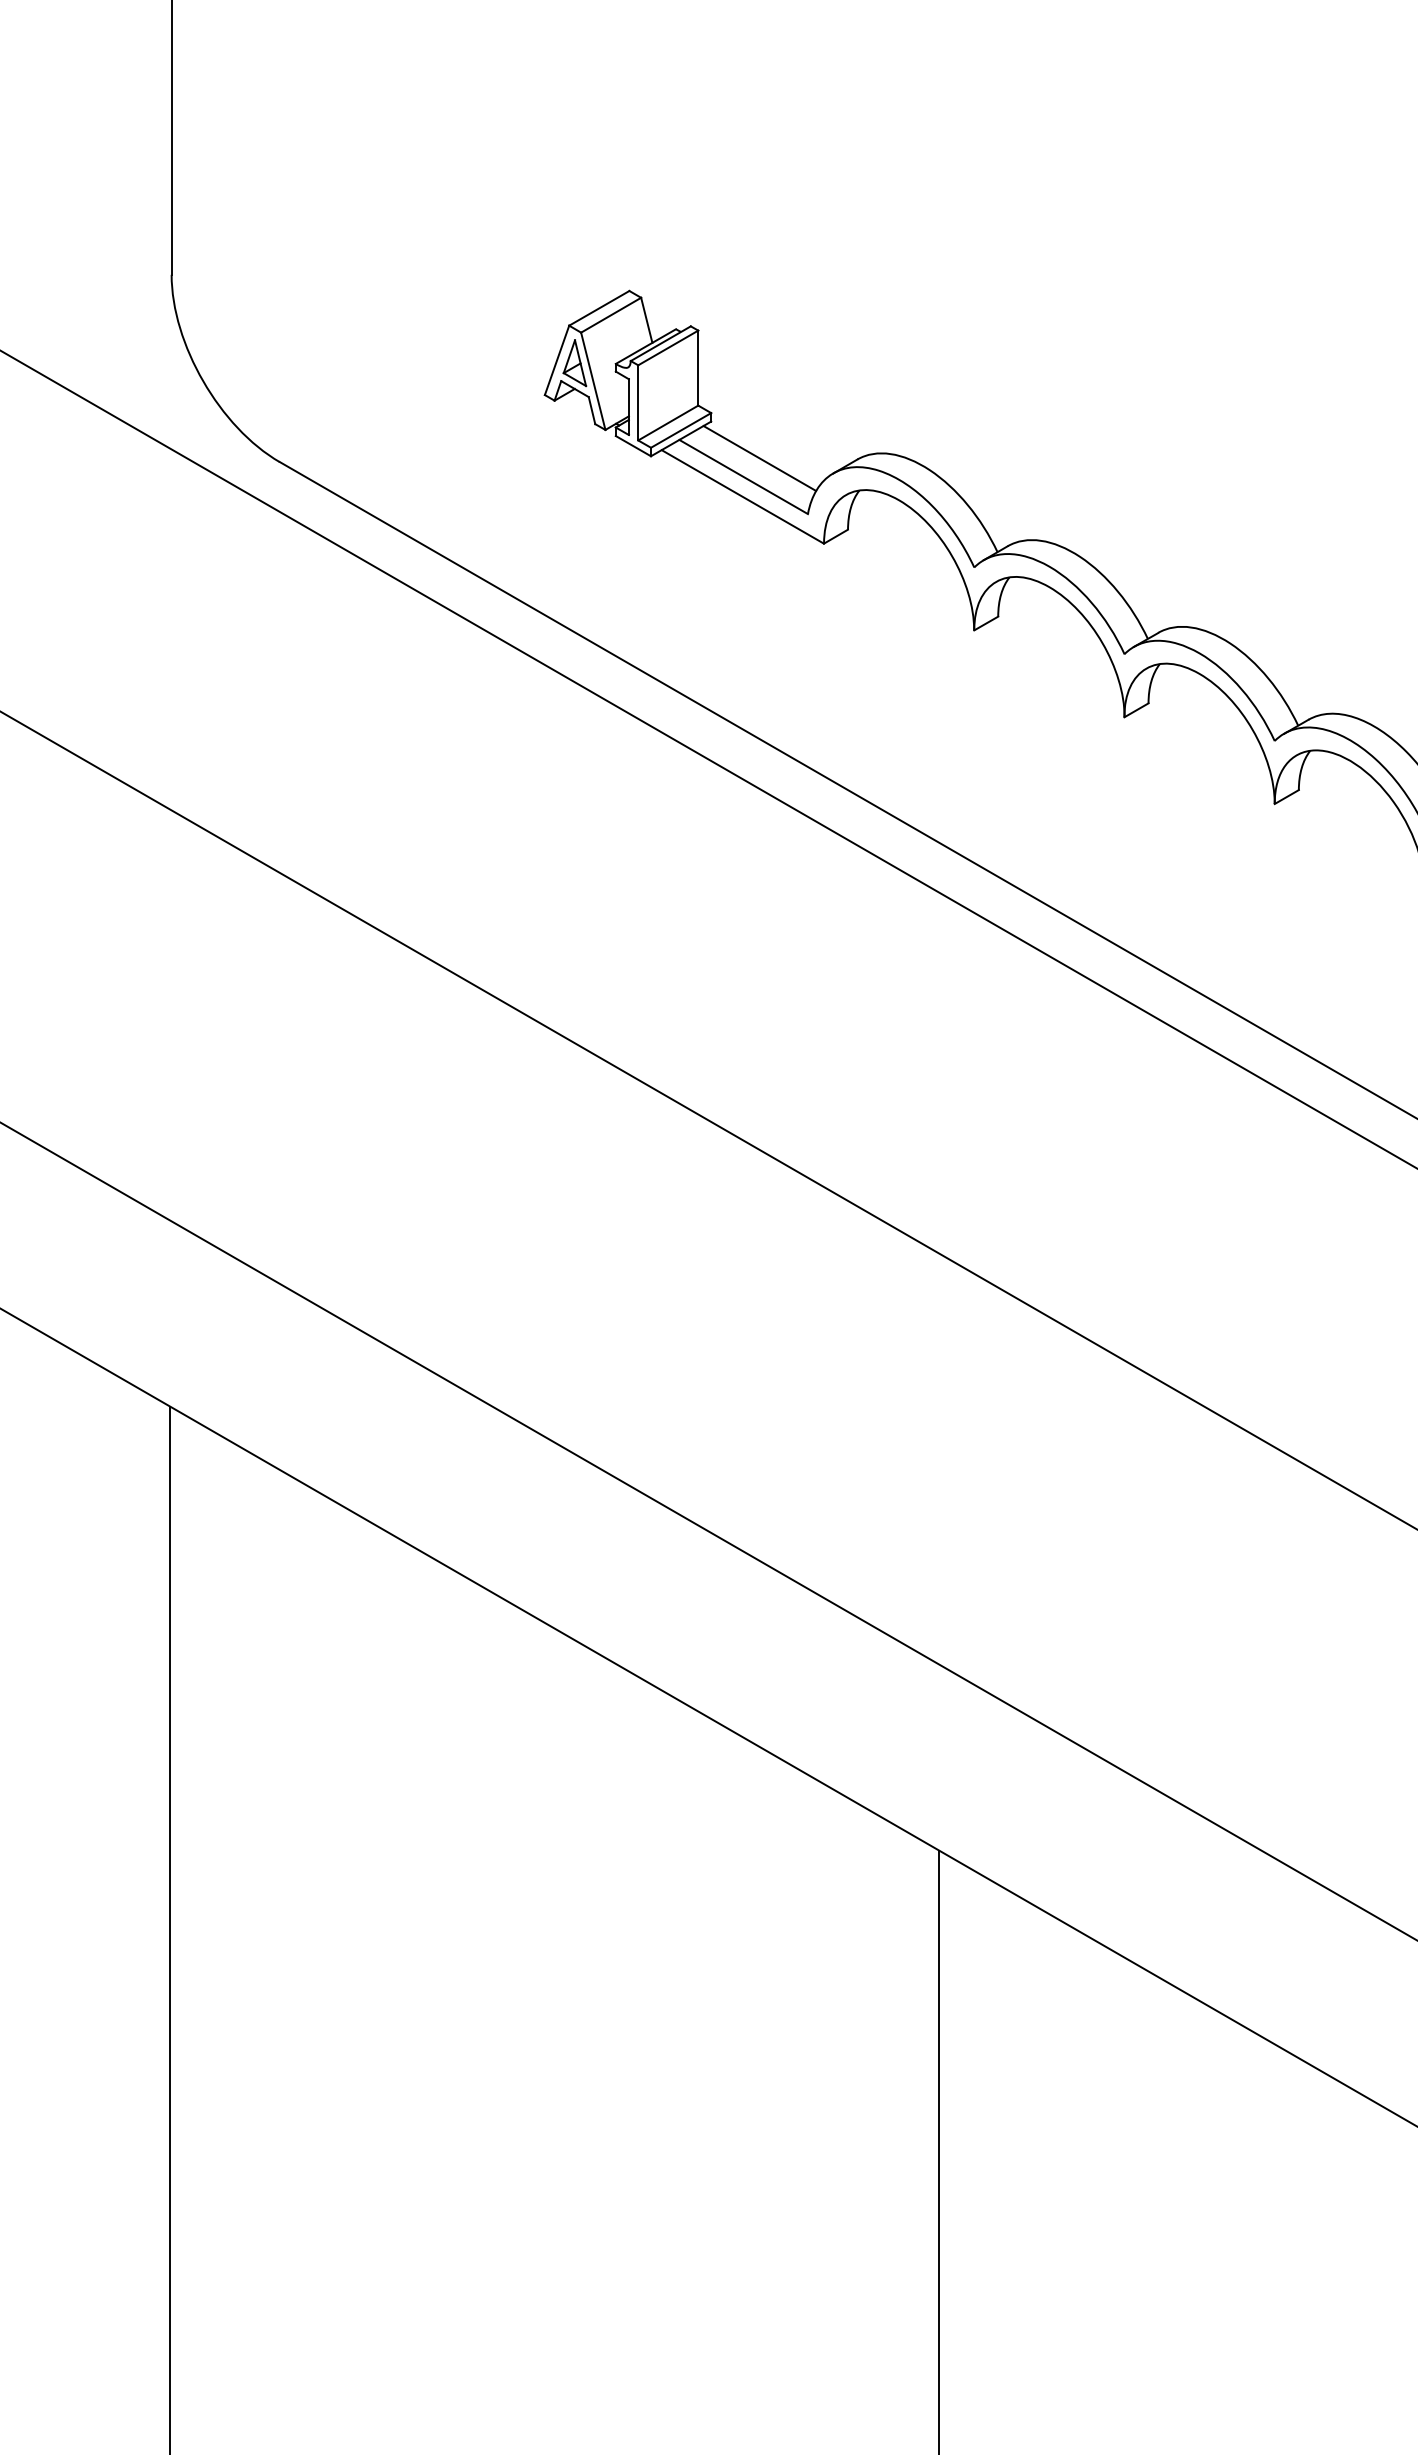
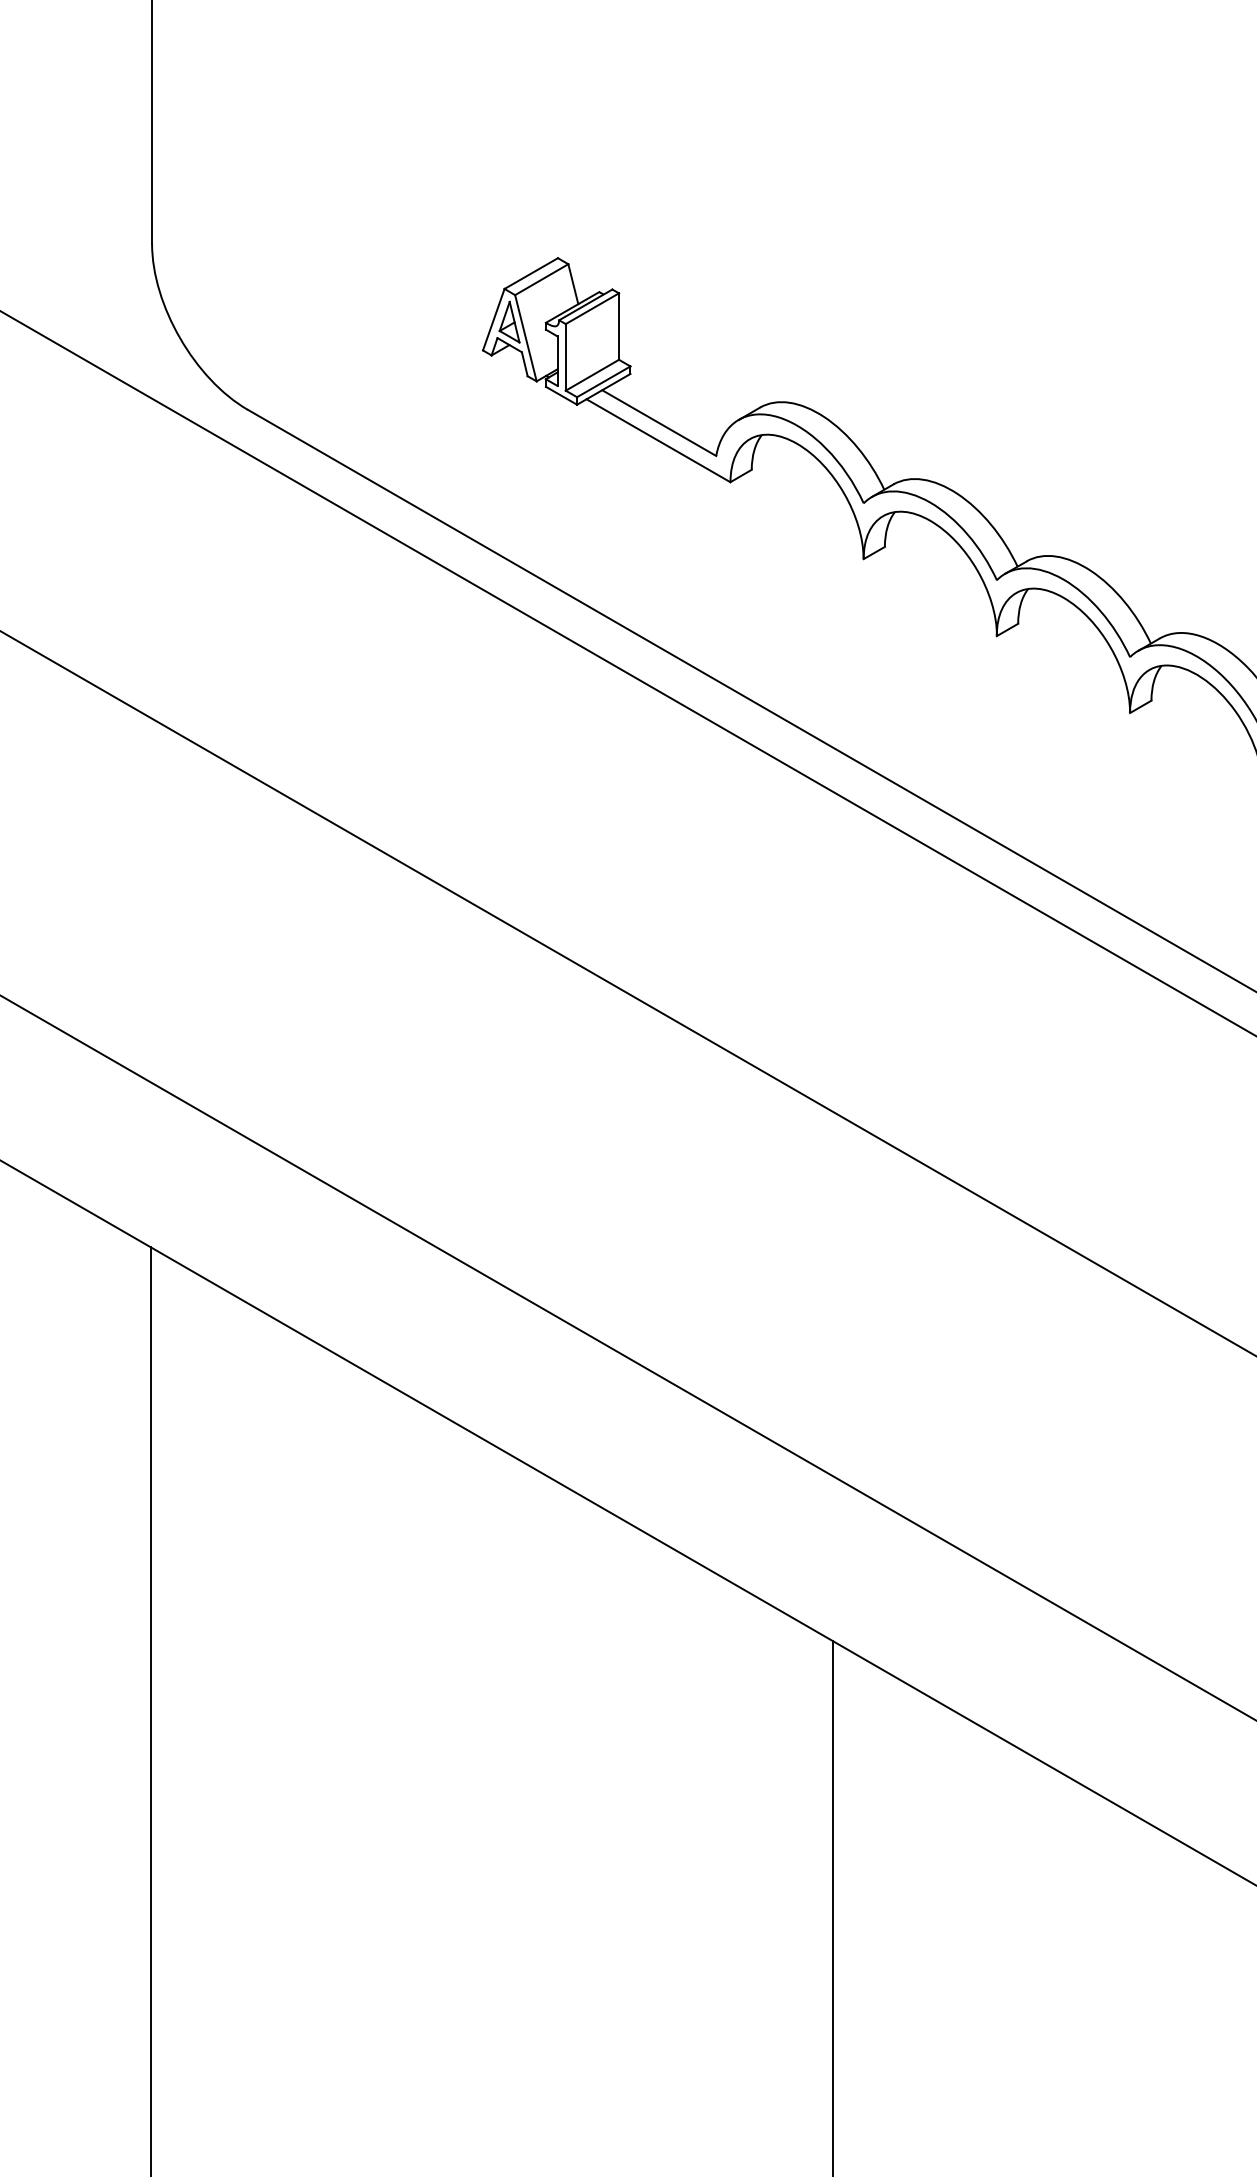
line: (759, 458) -> (673, 406), removed

